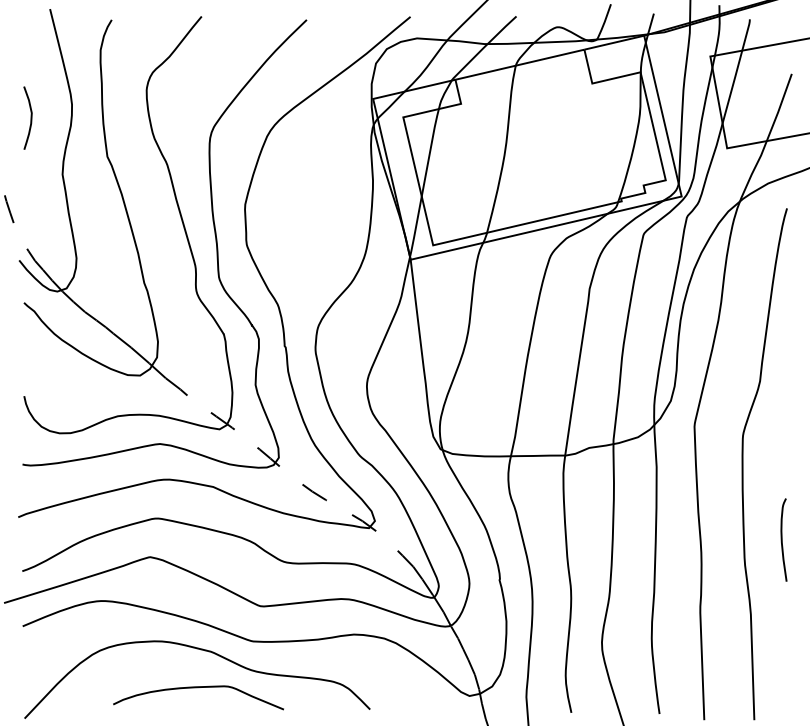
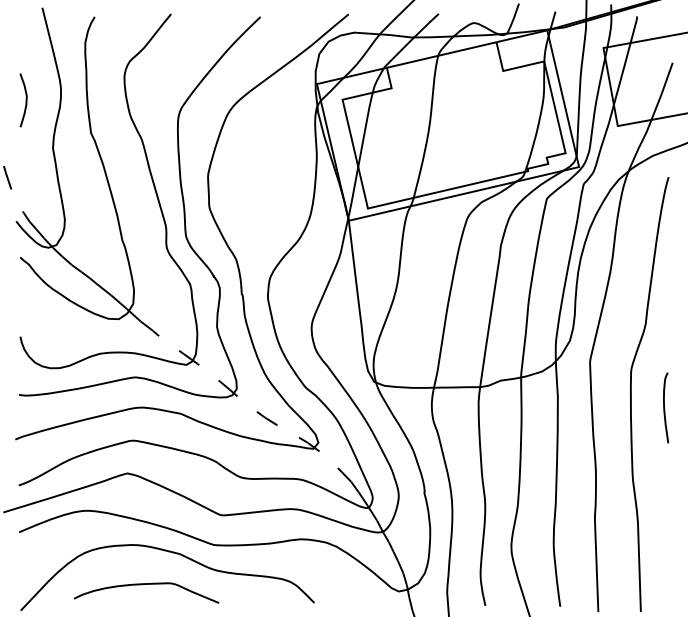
curve: (783, 539) -> (665, 407), moved
curve: (198, 687) -> (146, 584), moved

